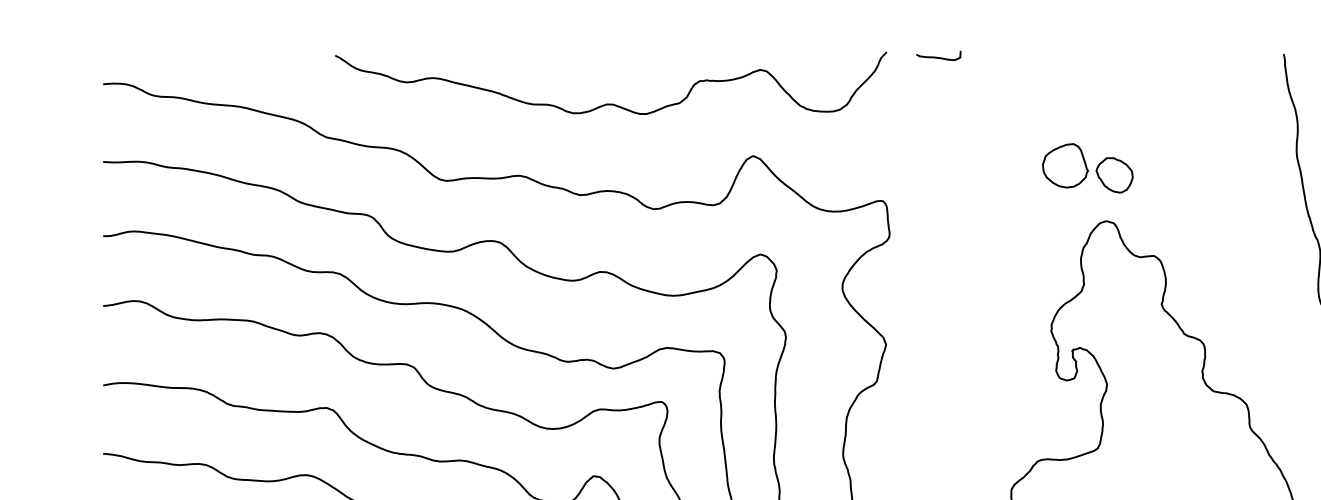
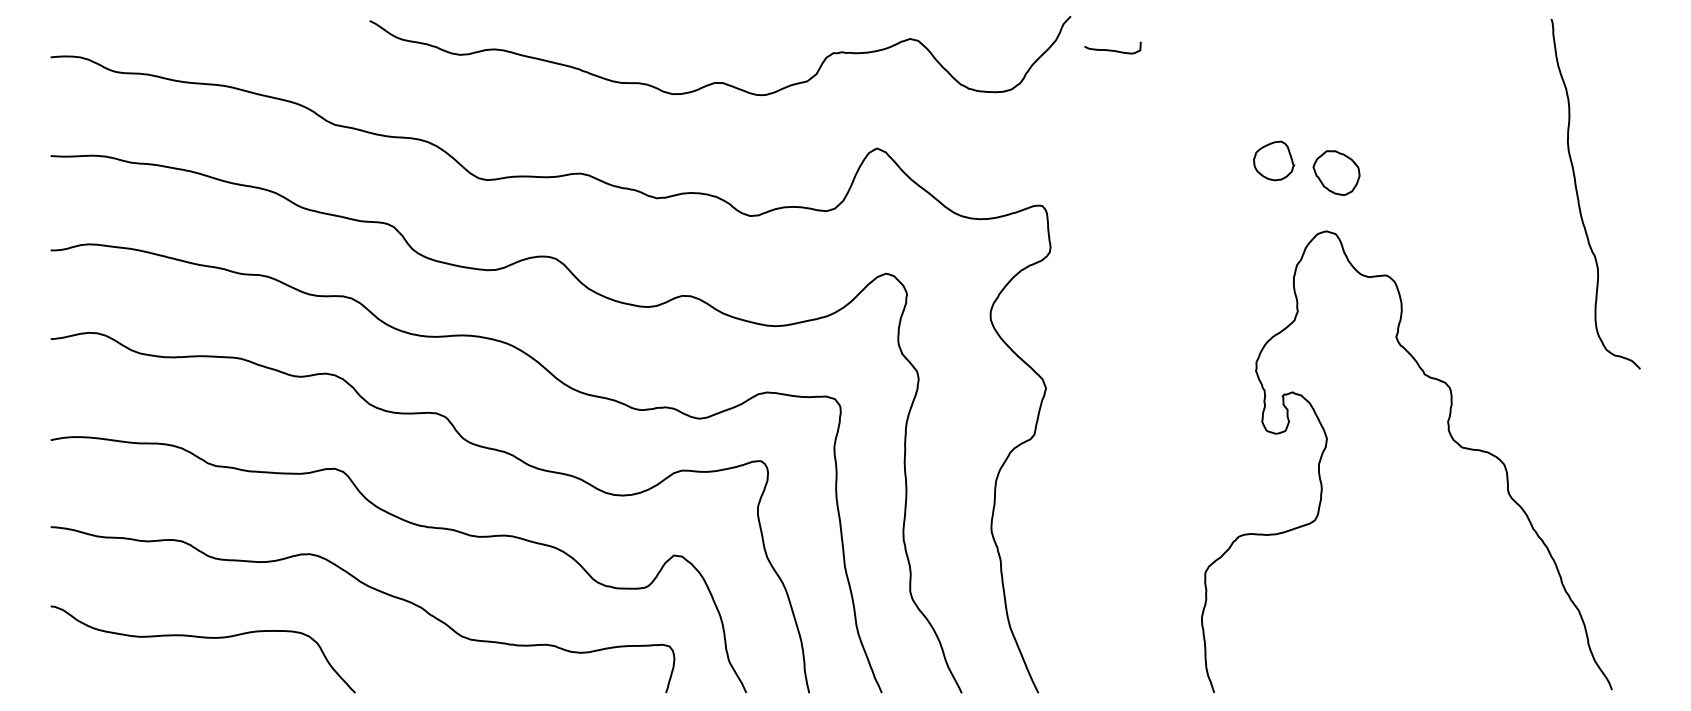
curve: (938, 56) -> (1112, 49), moved
curve: (611, 104) -> (720, 82), moved
part: (1065, 165) -> (1273, 160), size x0.7

